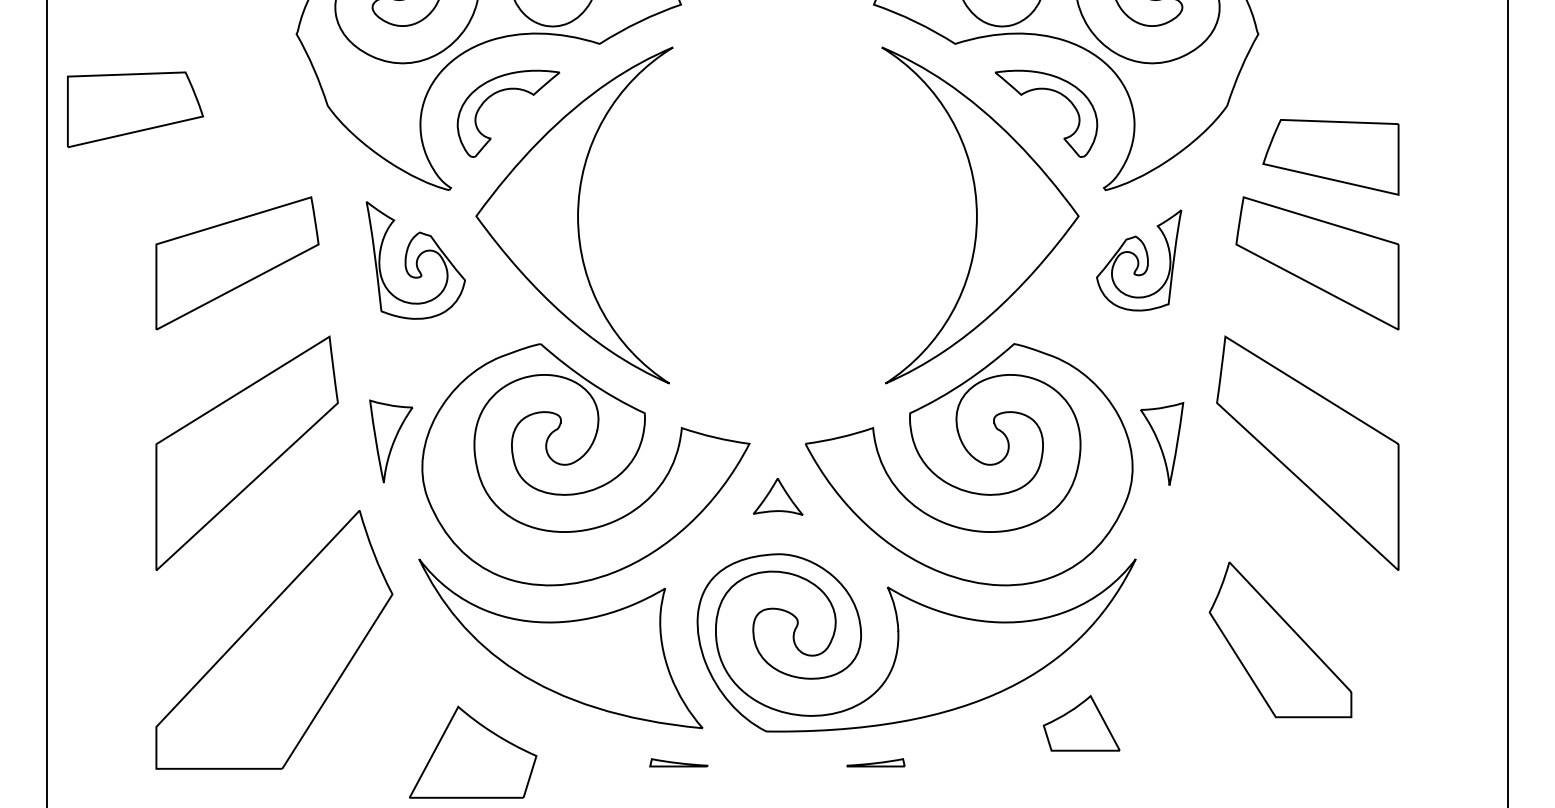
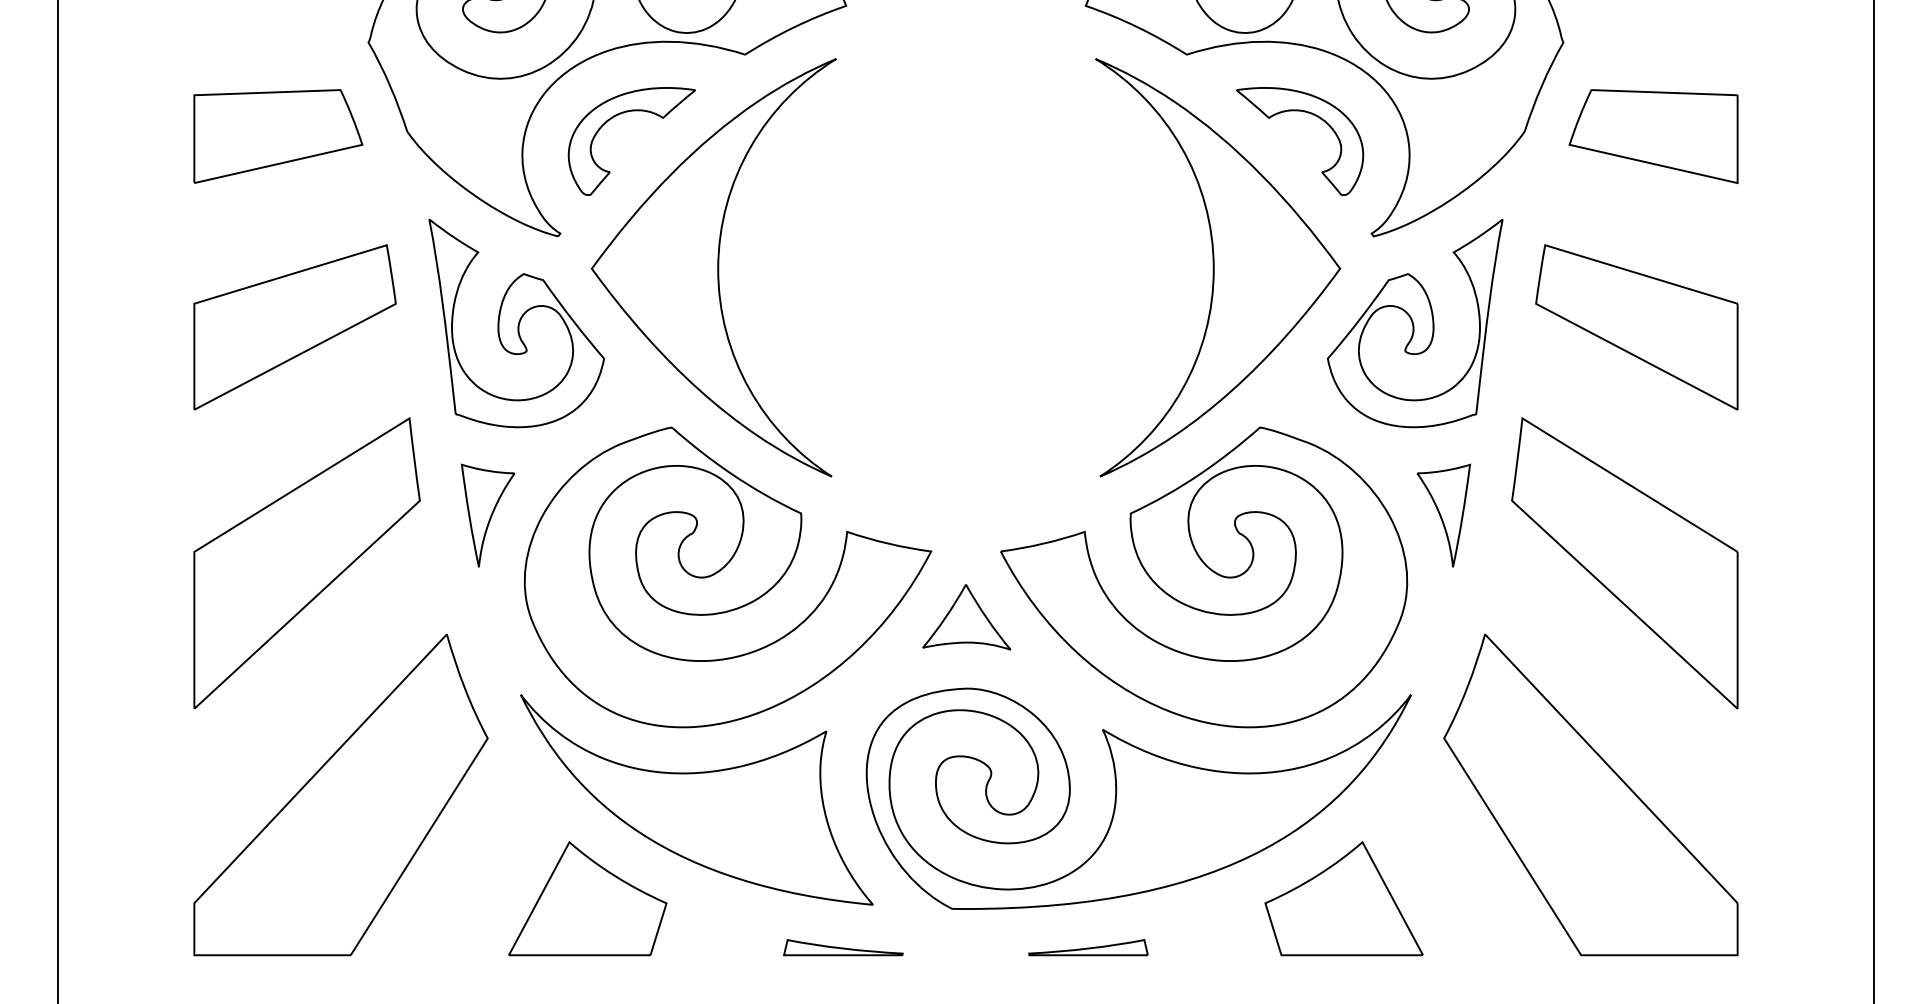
part: (135, 109) -> (278, 136), moved
part: (1330, 157) -> (1653, 136), moved
part: (415, 260) -> (516, 323), size x1.43
part: (1139, 260) -> (1415, 323), size x1.67
part: (391, 441) -> (488, 515), moved
part: (1161, 443) -> (1443, 515), moved
part: (777, 496) -> (966, 617), size x1.43
part: (1280, 639) -> (1590, 794), size x1.67
part: (1081, 723) -> (1343, 898), size x1.67
part: (472, 752) -> (587, 898), moved
part: (678, 762) -> (843, 947), size x1.67
part: (876, 762) -> (1088, 947), size x1.67

